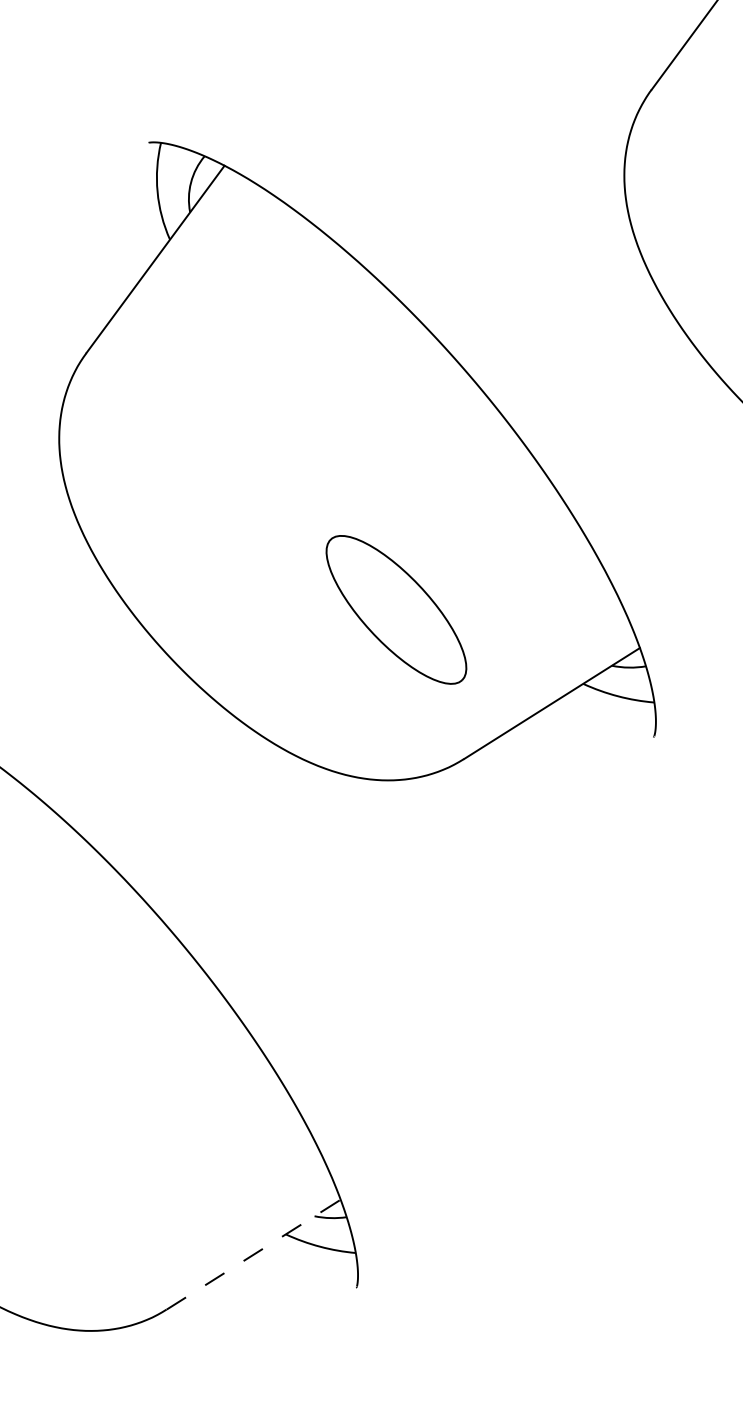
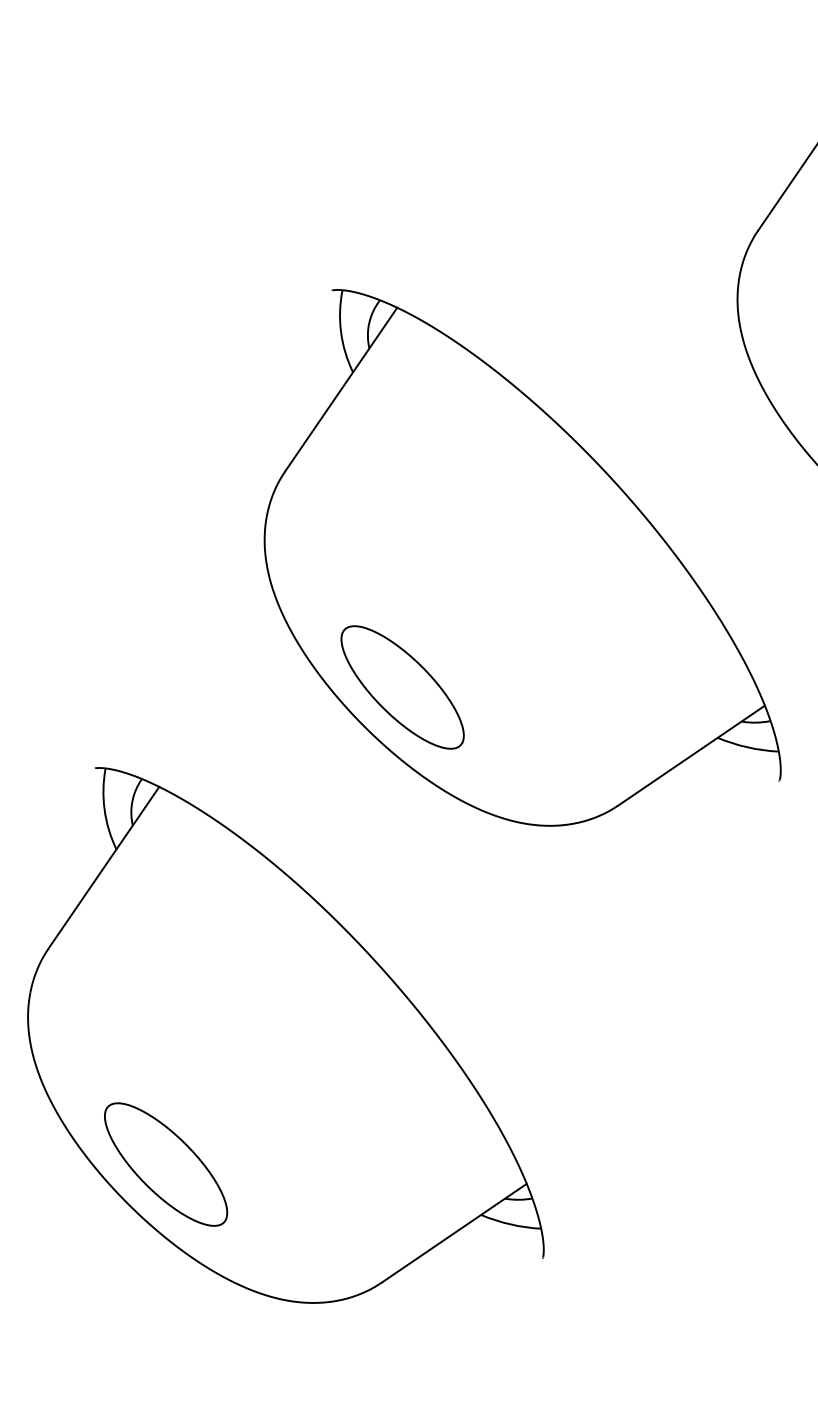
part: (396, 609) -> (402, 687), moved
line: (253, 1255) -> (454, 1233), dashed -> solid

